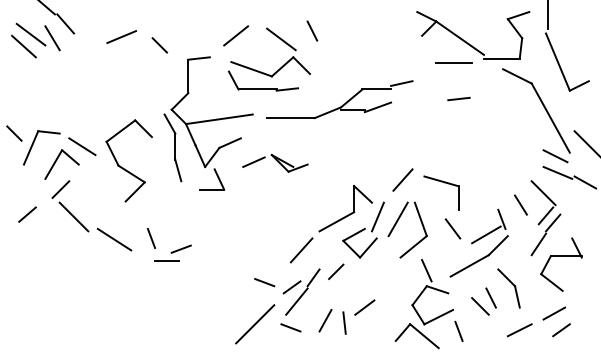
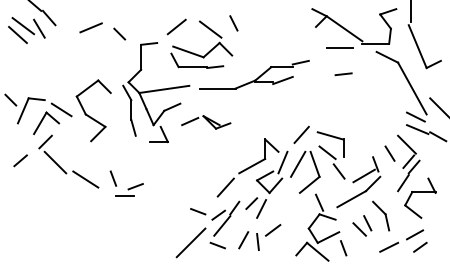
part: (123, 167) -> (89, 115), moved
line: (437, 203) -> (327, 152), added
line: (349, 278) -> (261, 208), added

